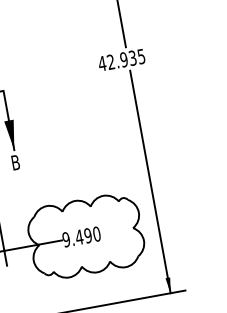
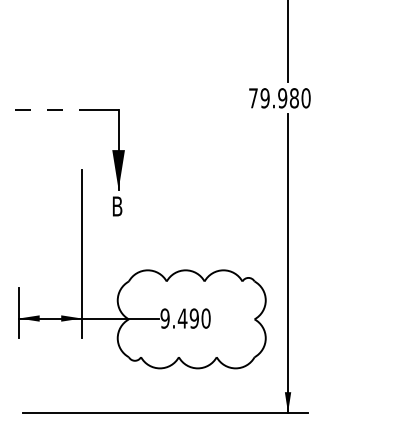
text: (121, 60) -> (279, 98), 42.935 -> 79.980

